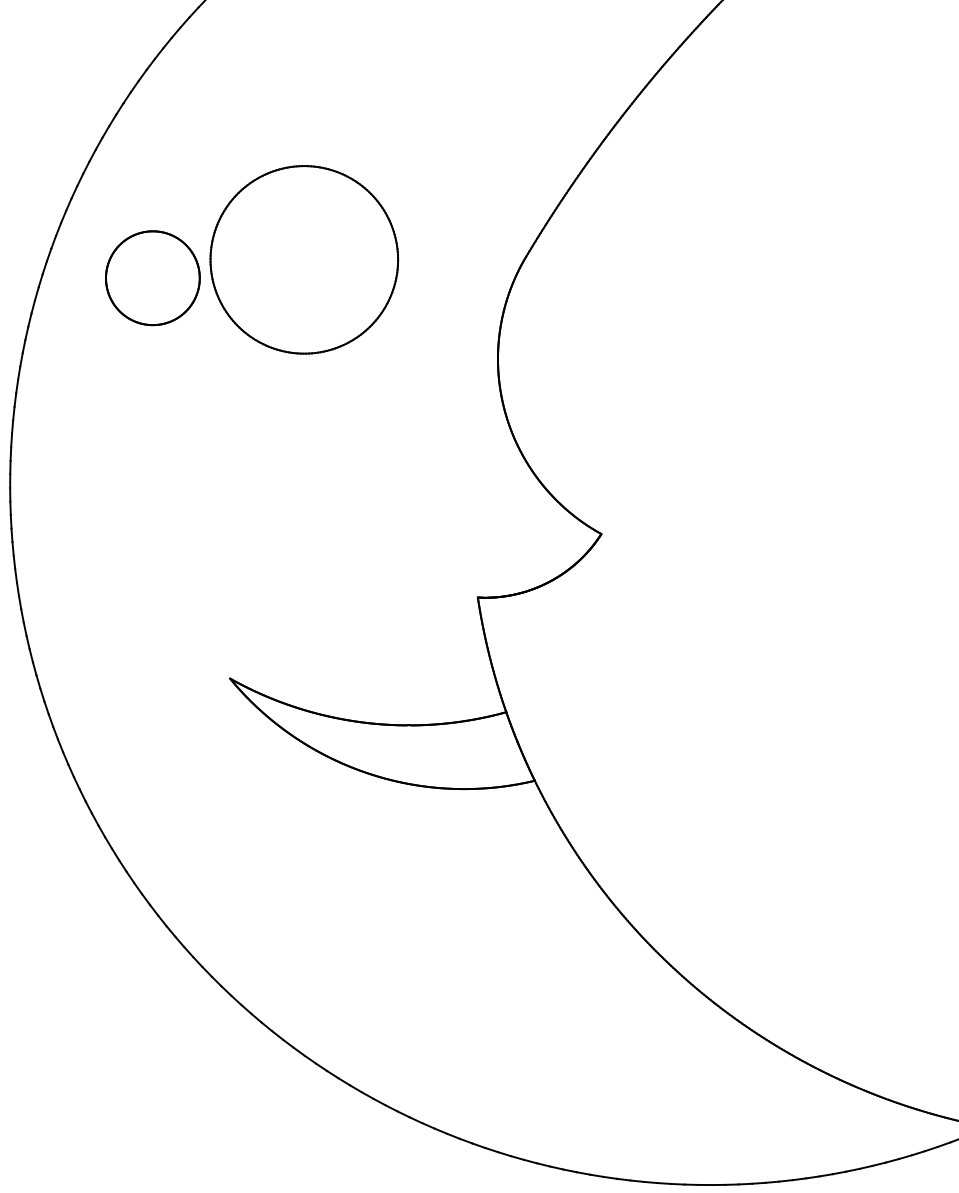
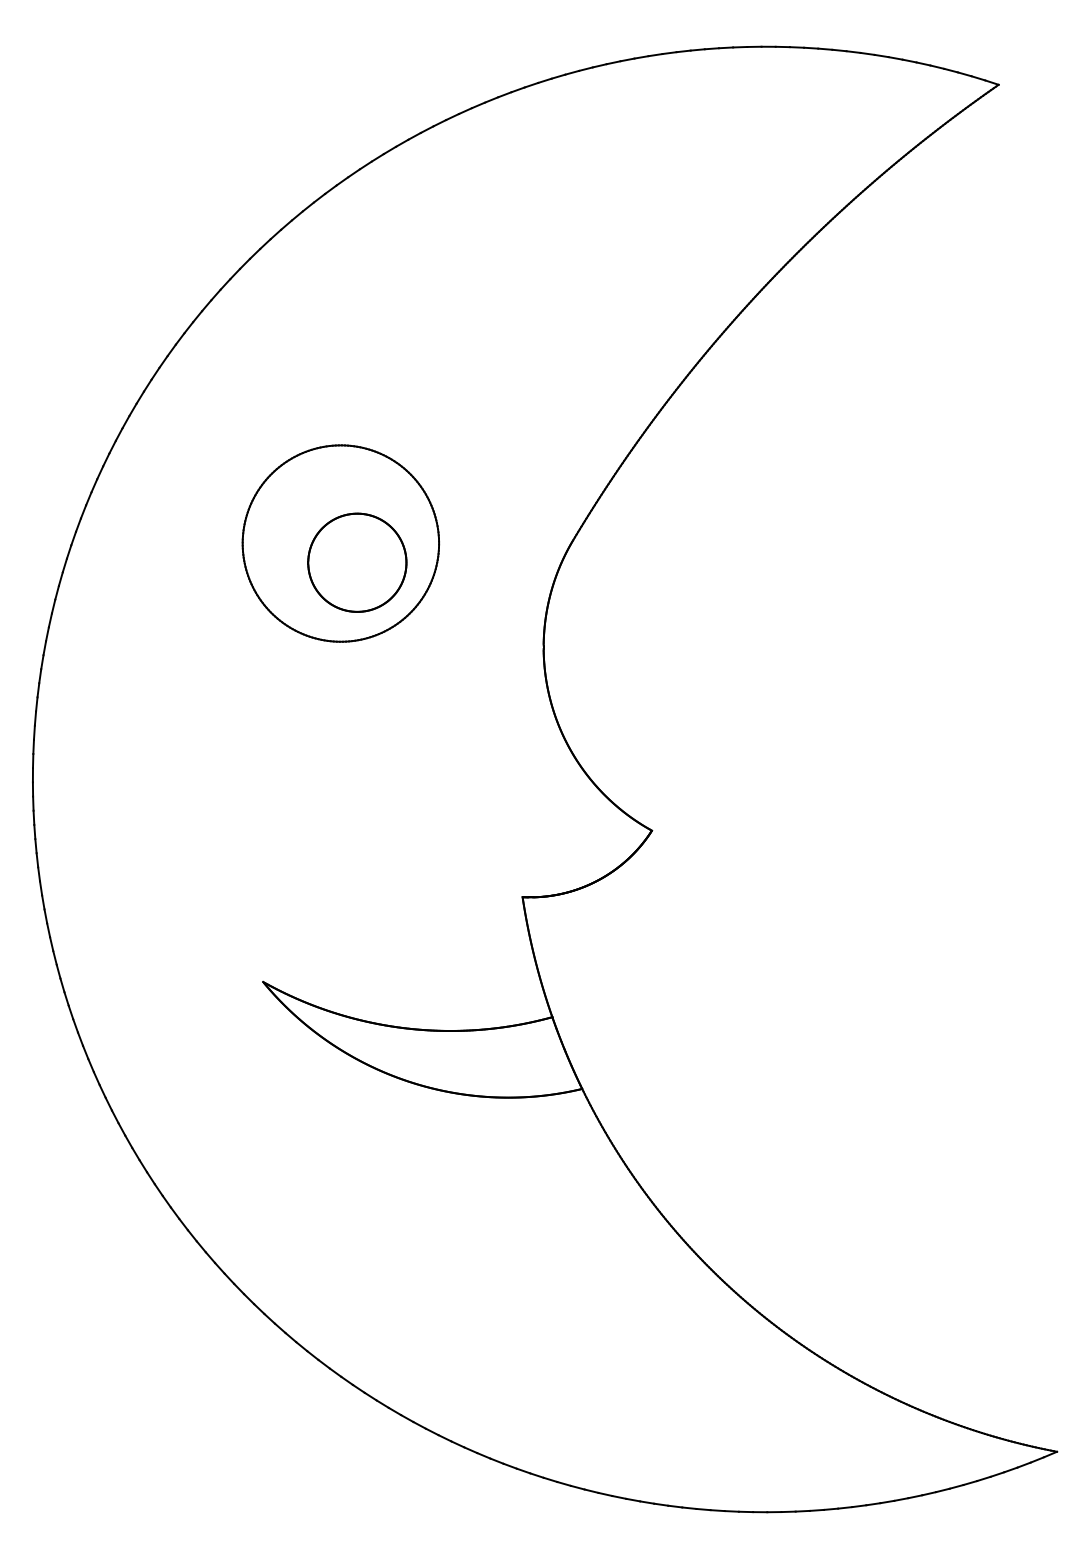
part: (153, 277) -> (357, 562), moved

